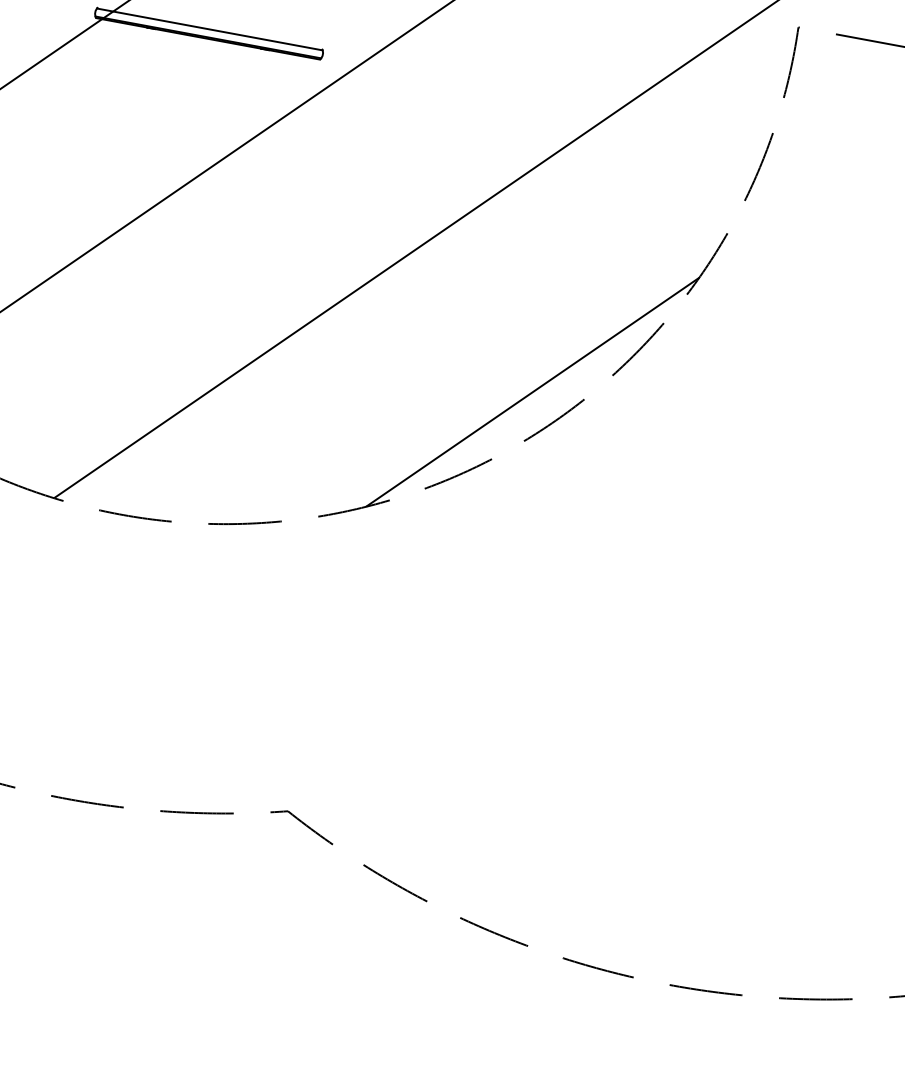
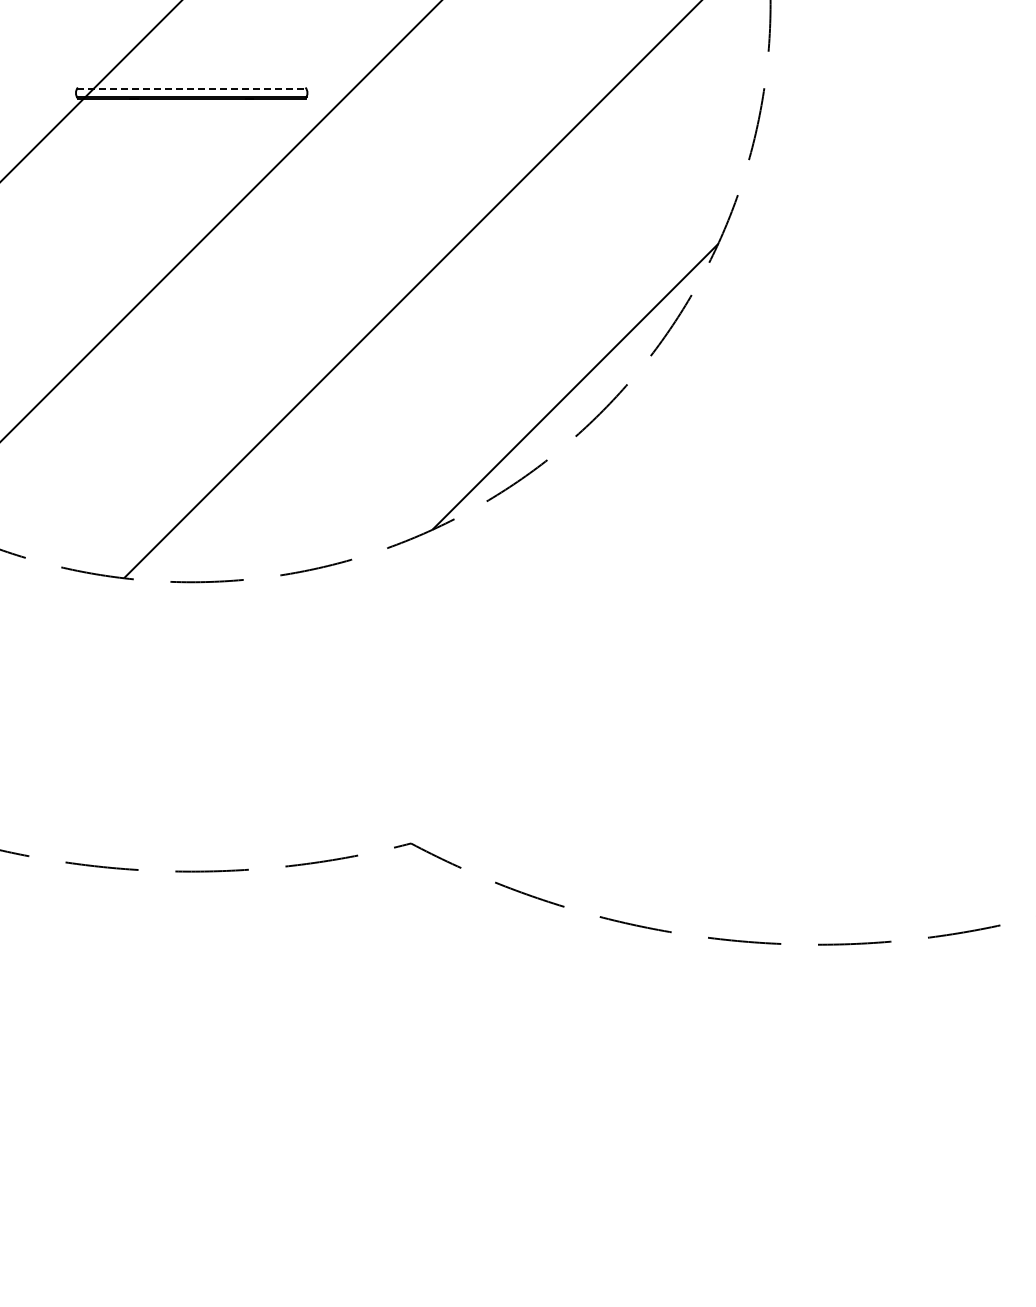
line: (209, 29) -> (191, 89), solid -> dashed

